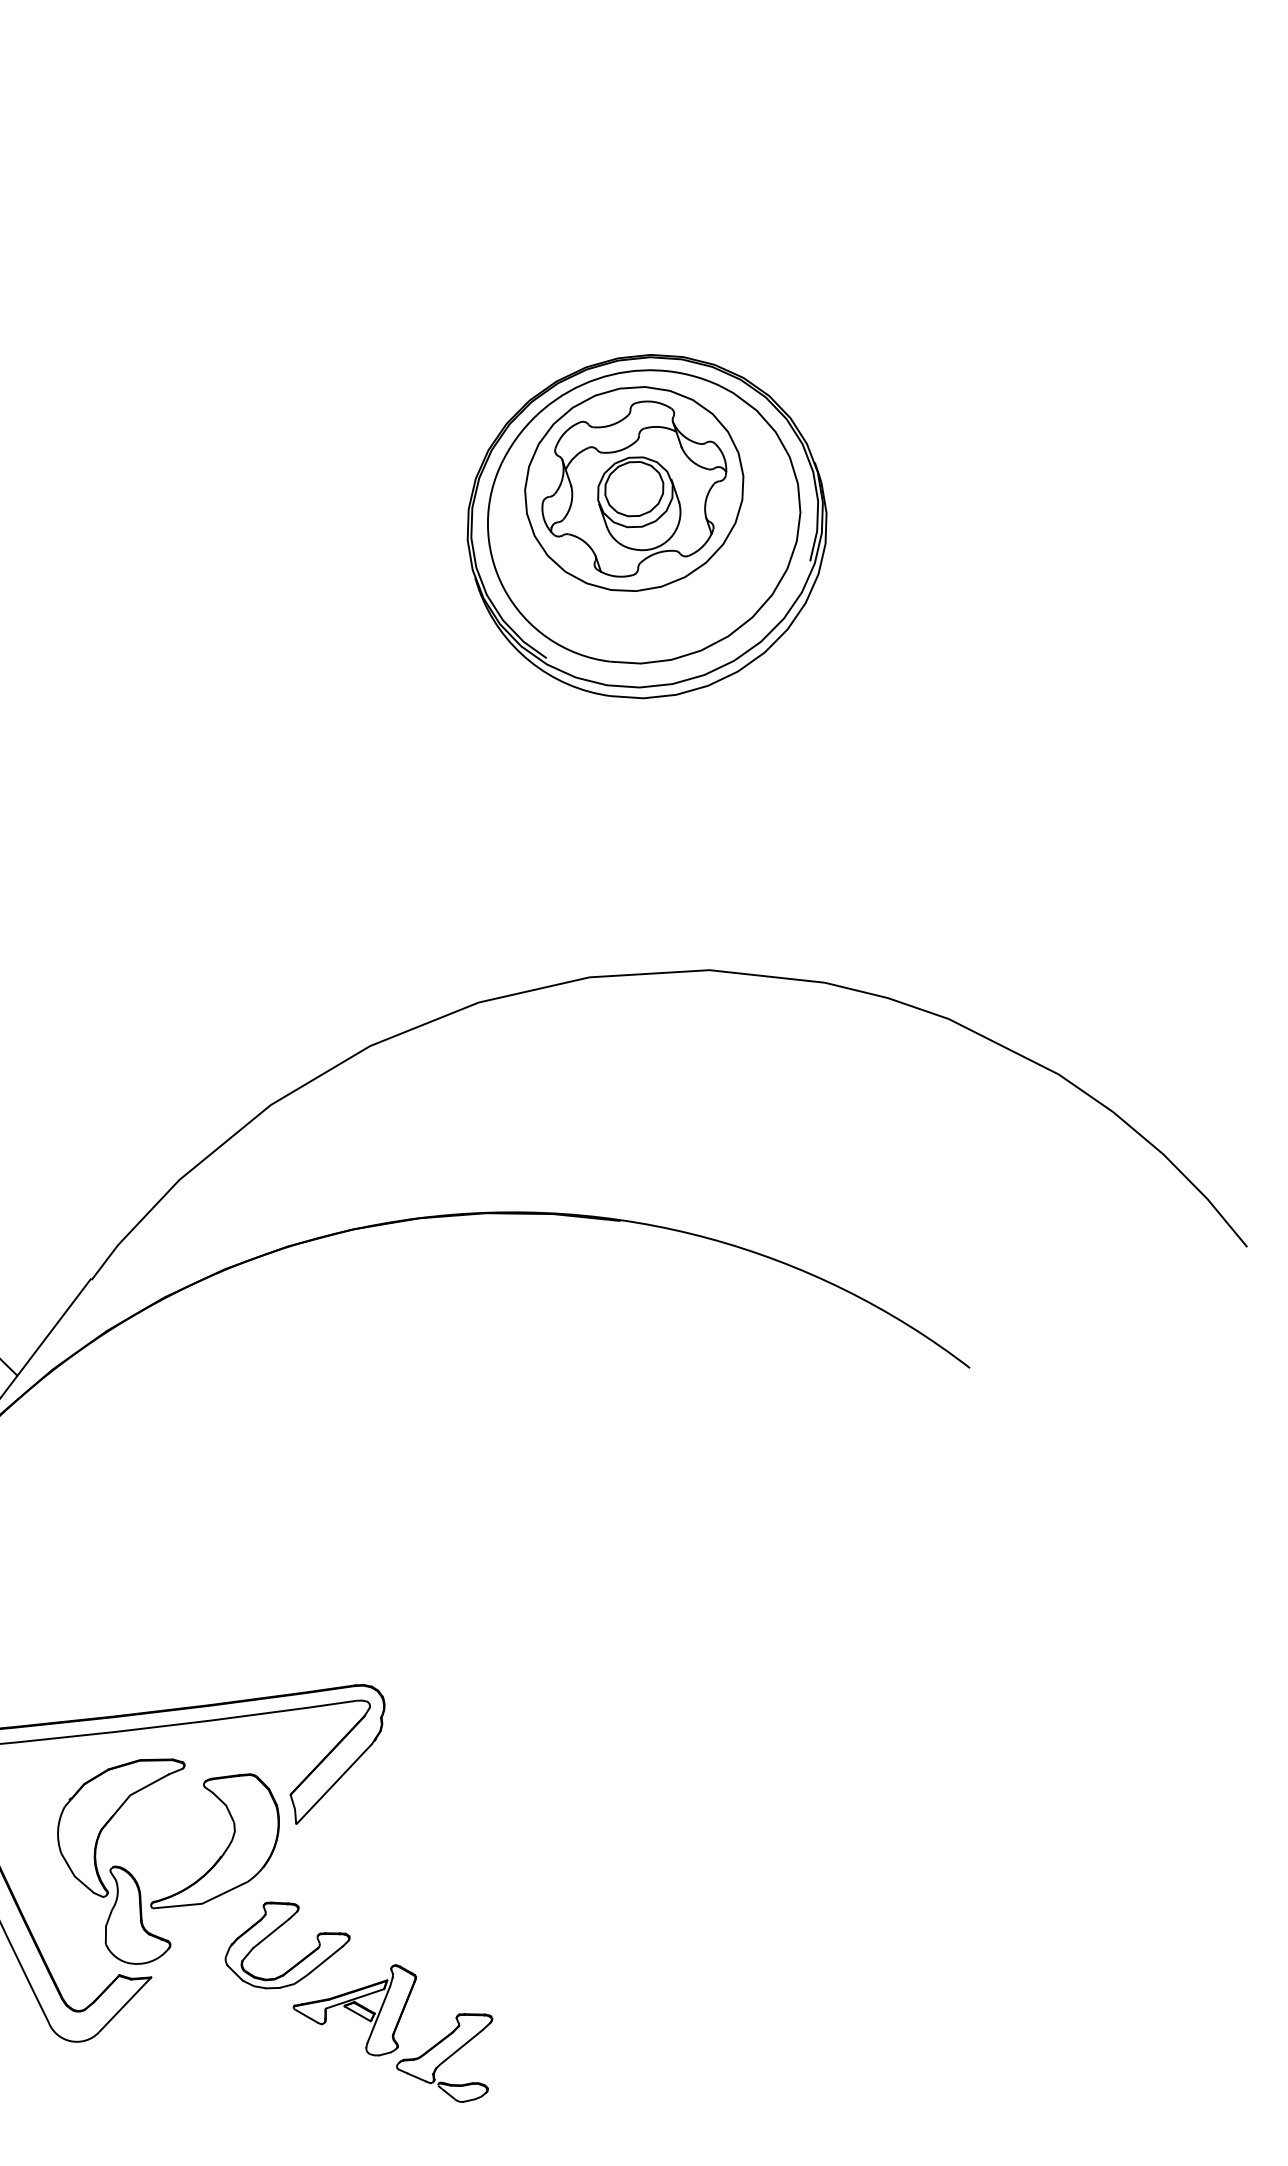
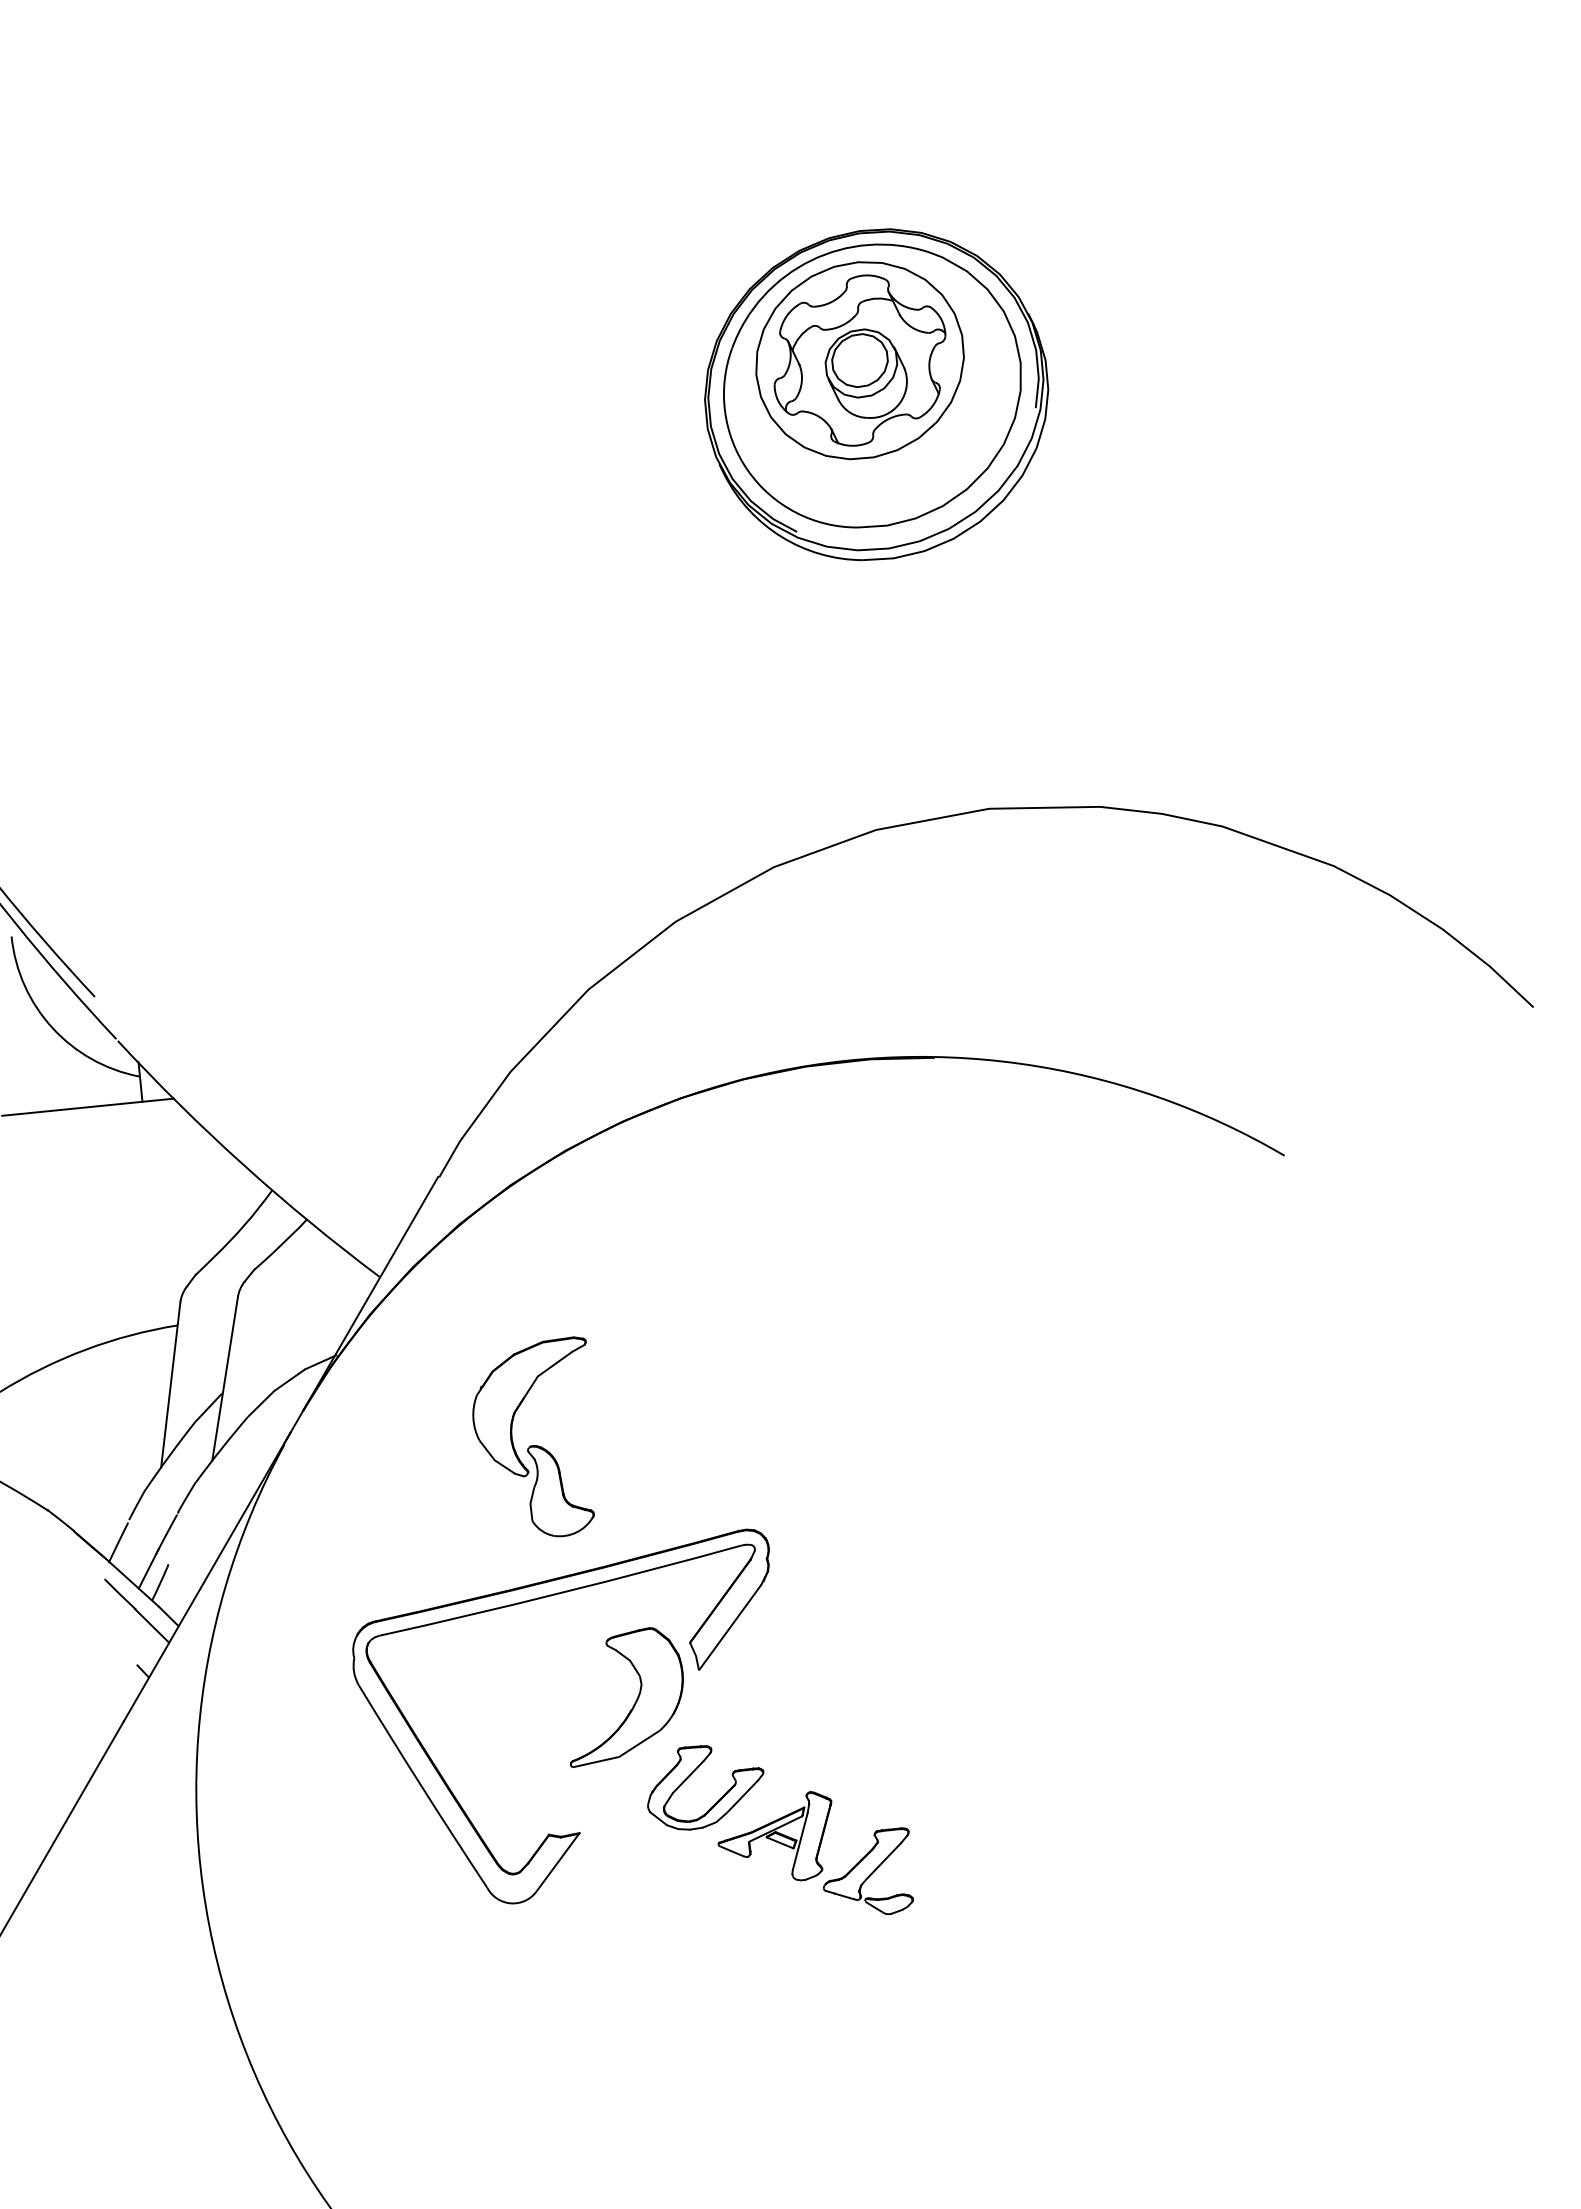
part: (116, 1866) -> (533, 1445), moved

